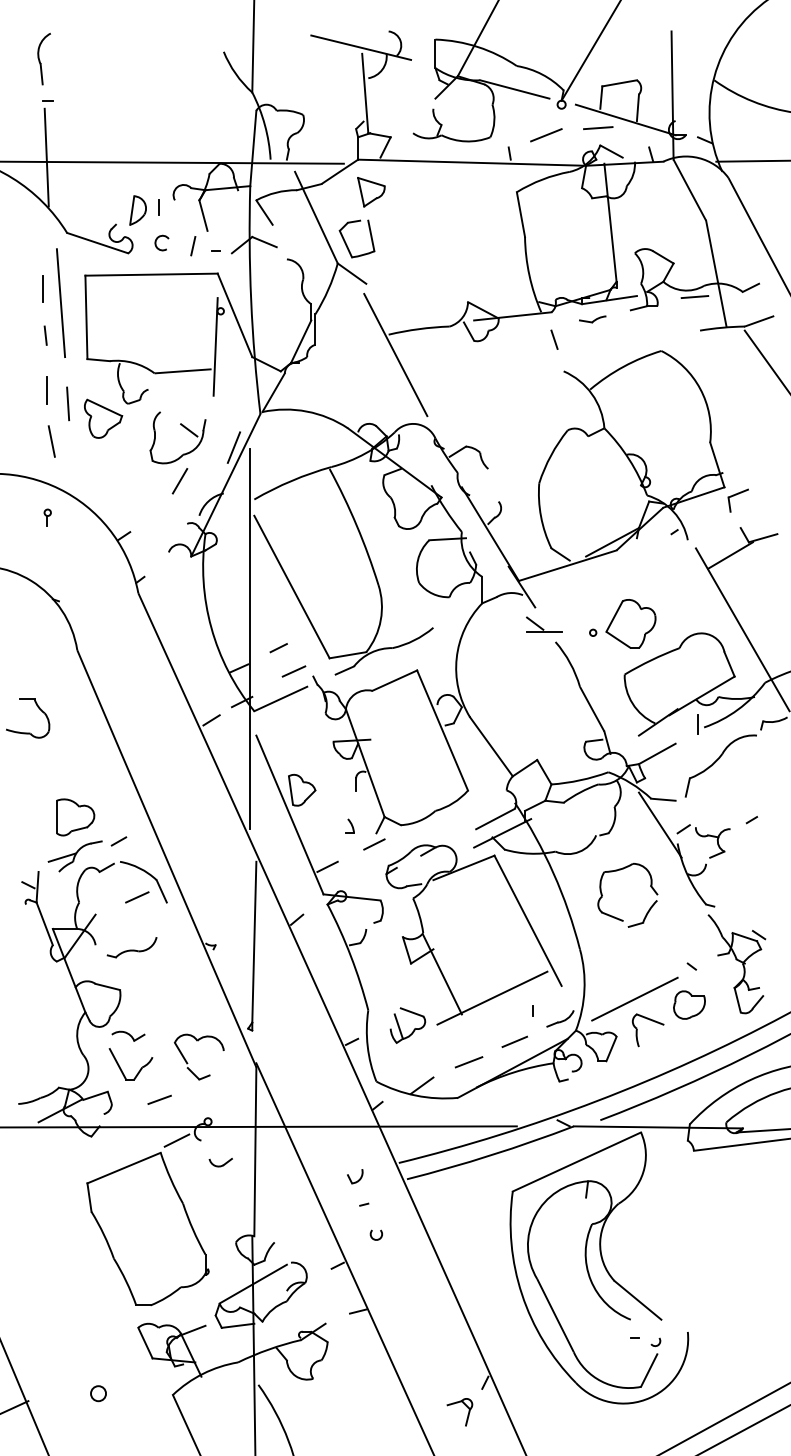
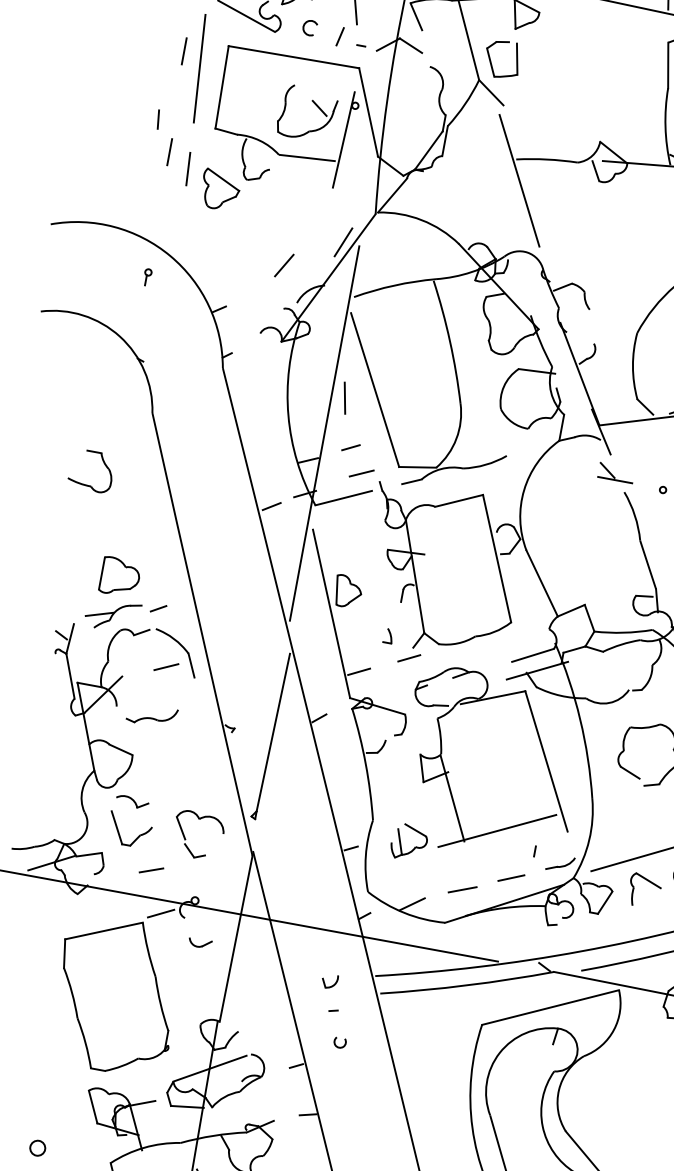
line: (45, 335) -> (158, 119), moved
part: (183, 427) -> (314, 104), moved
line: (51, 441) -> (344, 398), moved

